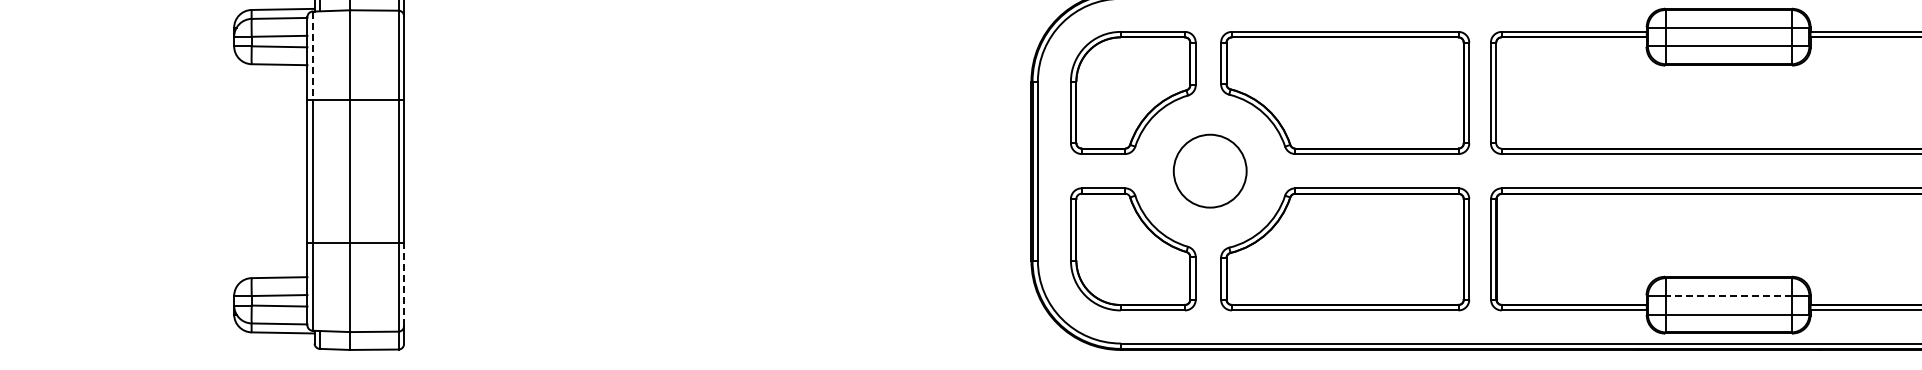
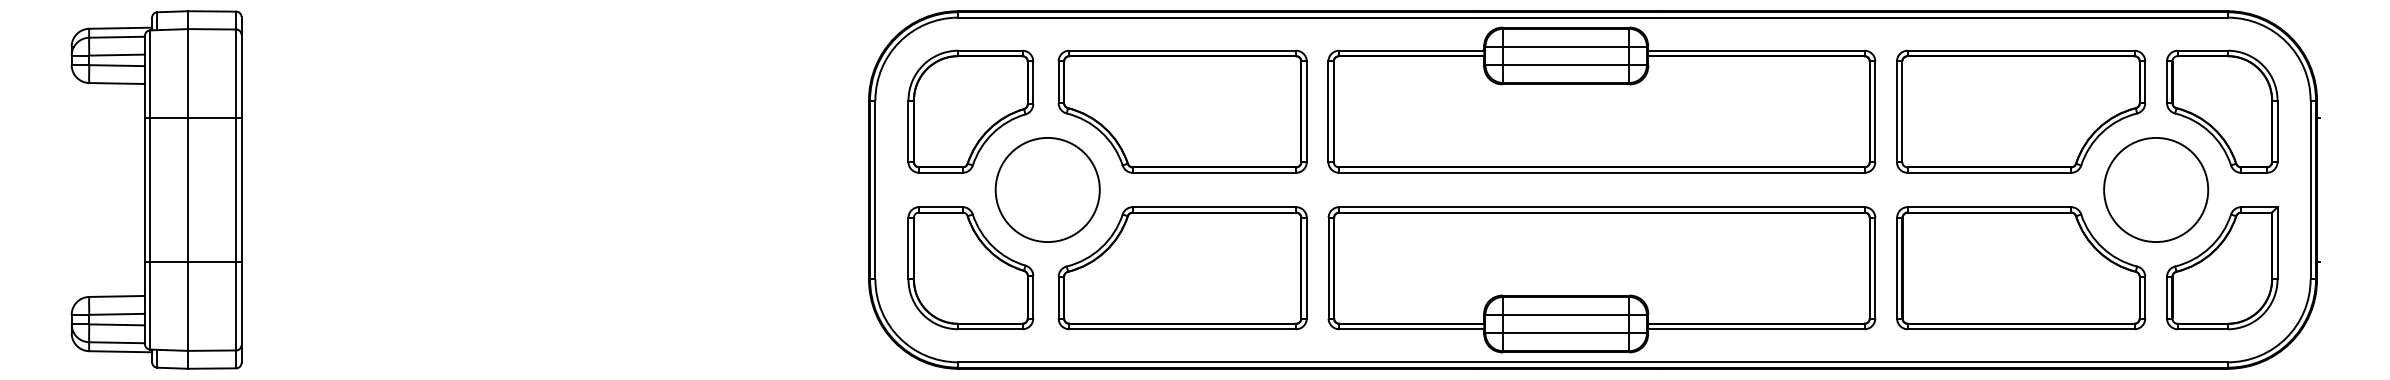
line: (312, 55) -> (150, 74), dashed -> solid
circle: (1209, 170) -> (1047, 189), size x1.43
line: (403, 284) -> (241, 303), dashed -> solid
line: (1728, 295) -> (1566, 314), dashed -> solid

